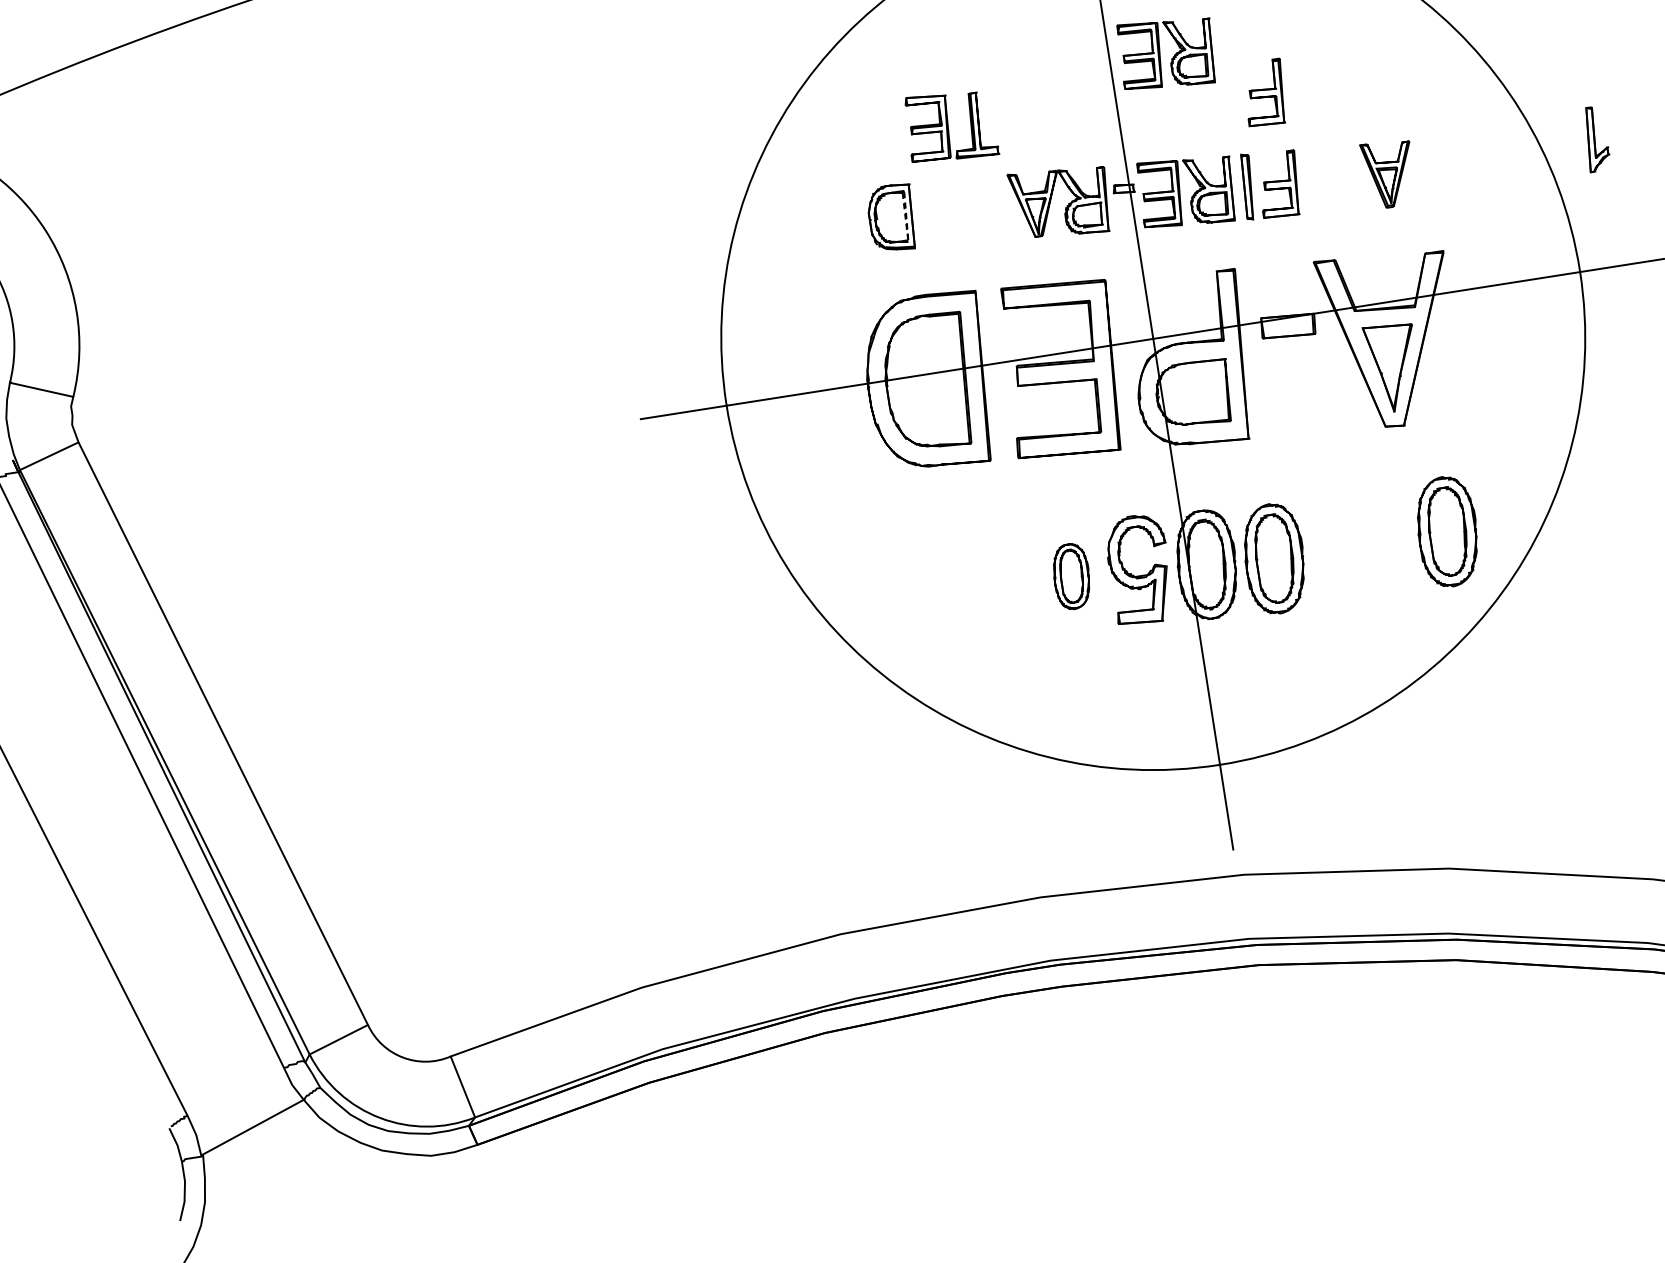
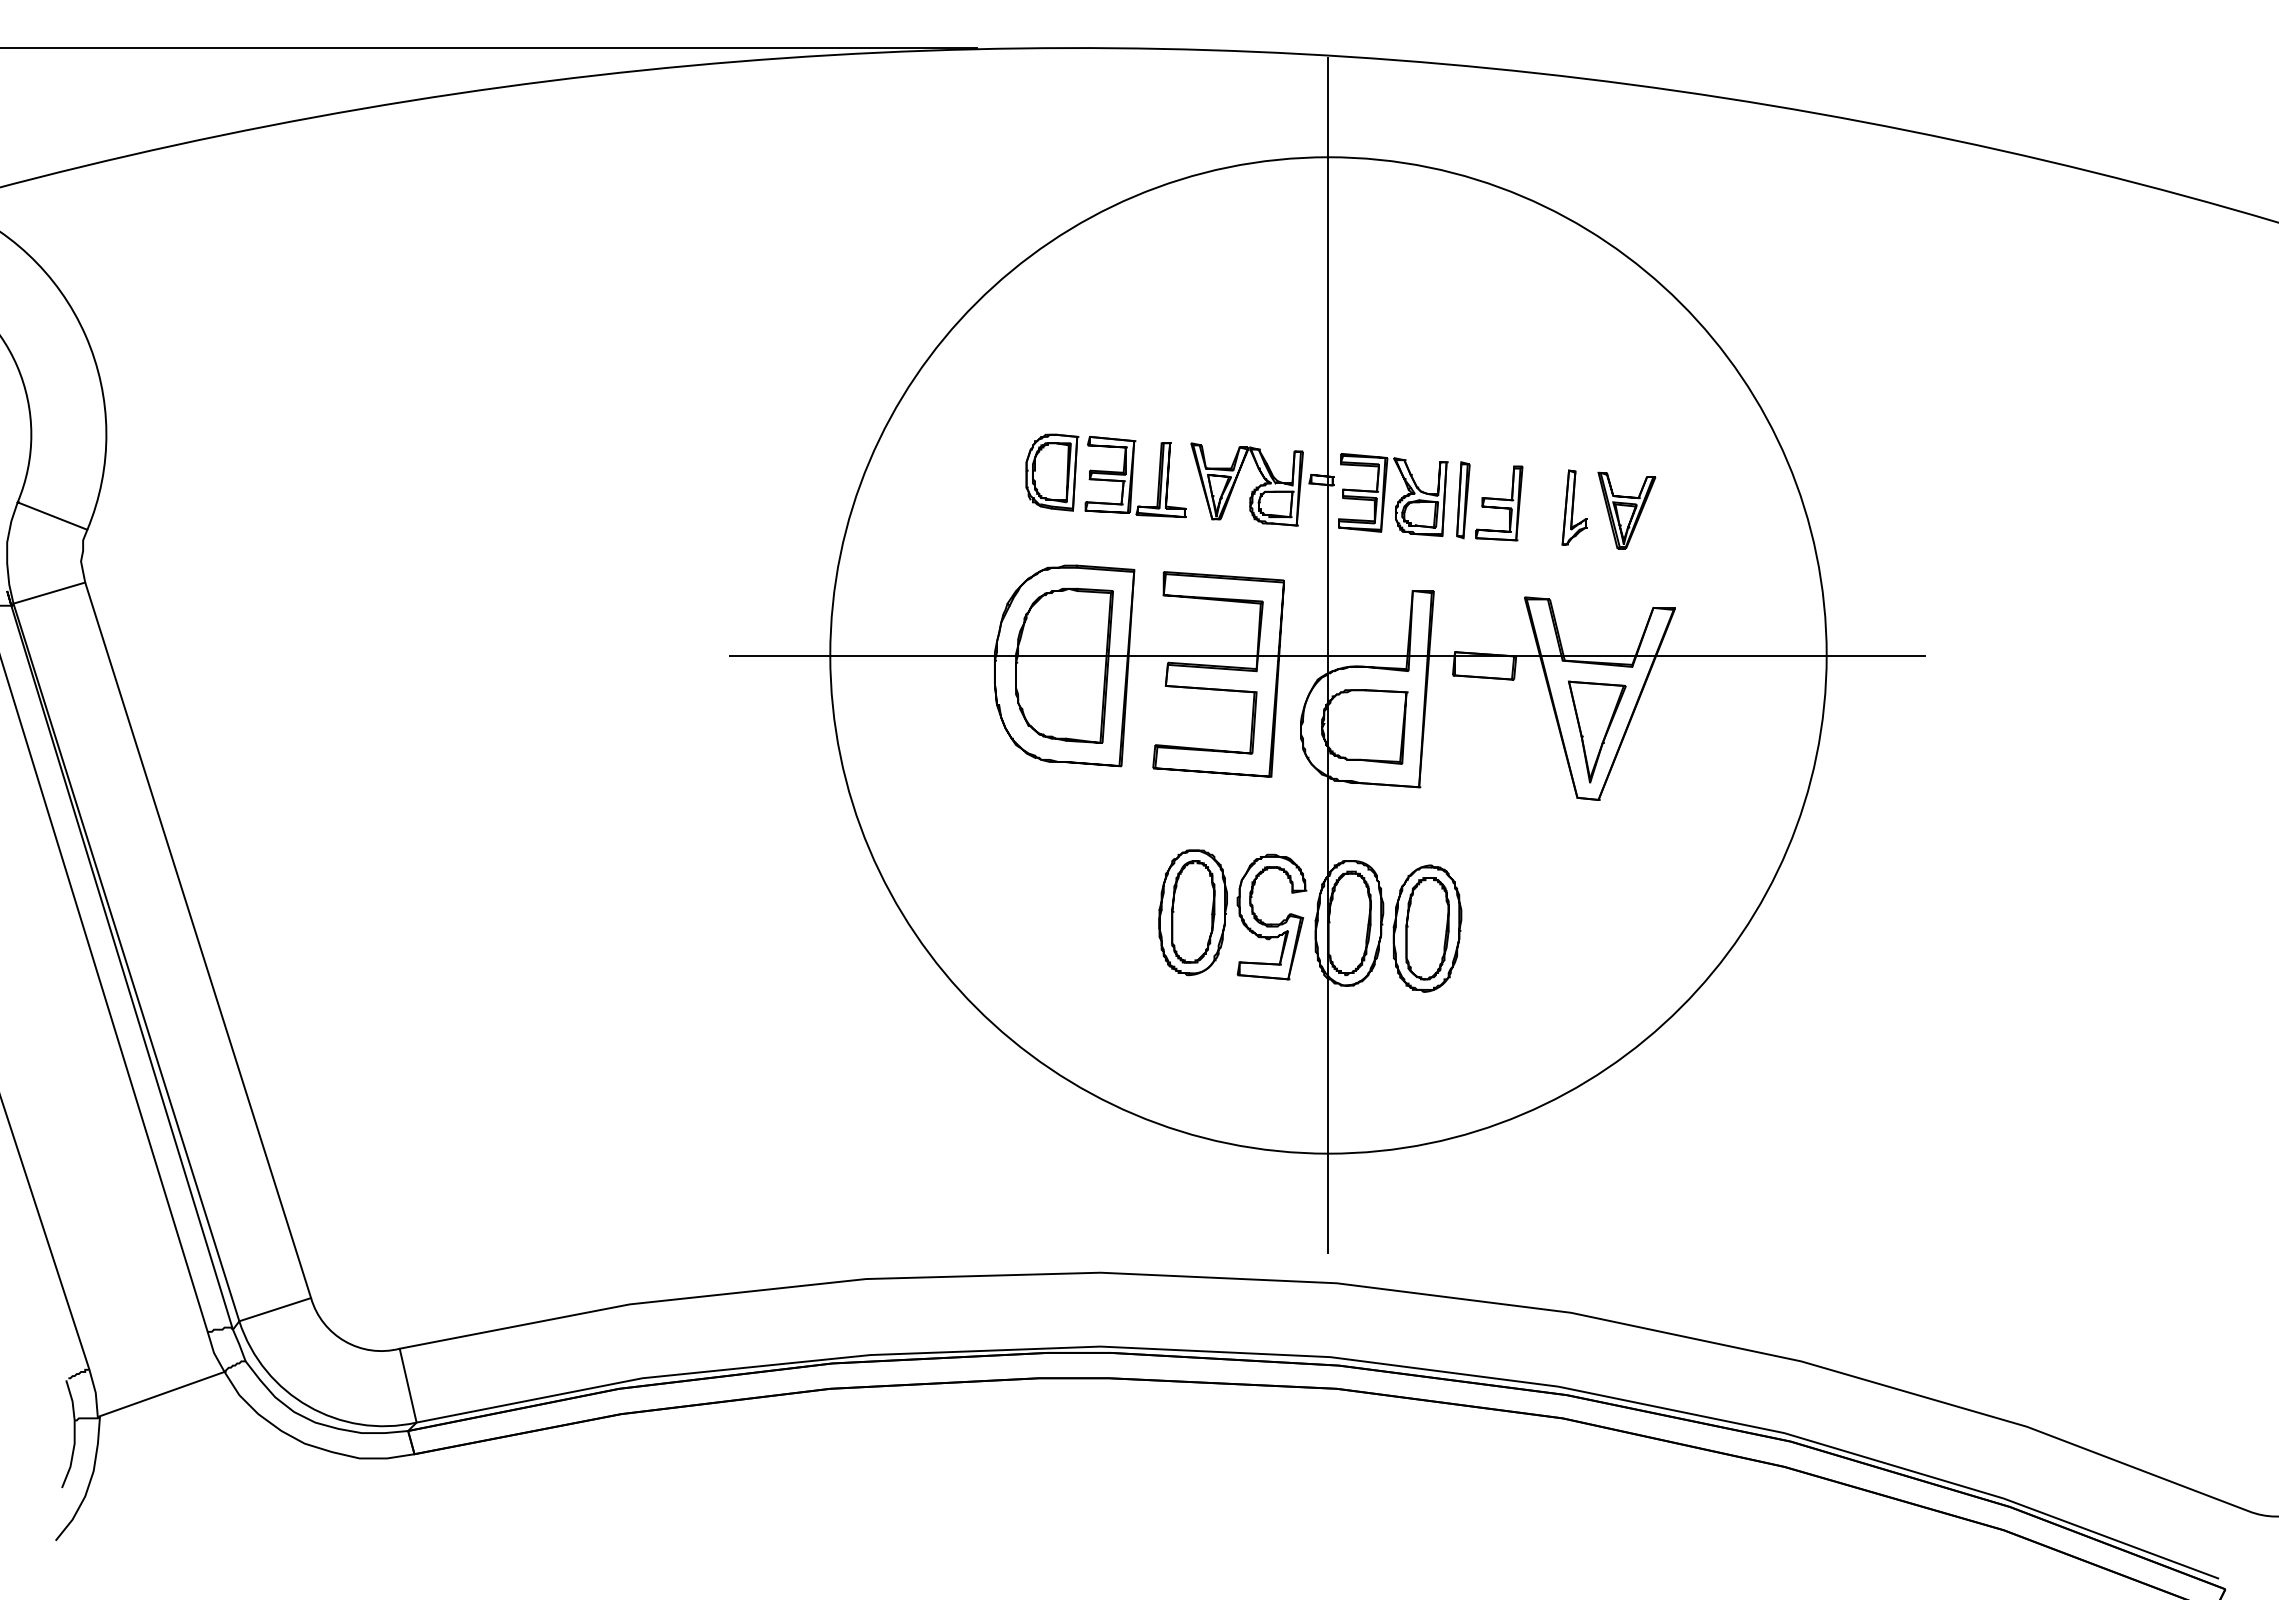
part: (1173, 56) -> (1401, 338), removed
part: (1265, 93) -> (1499, 396), removed
part: (950, 126) -> (1135, 477), moved
part: (1595, 138) -> (1574, 507), moved
line: (908, 242) -> (1066, 502), dashed -> solid
part: (1447, 531) -> (1629, 928), removed
part: (1071, 576) -> (1192, 912), size x1.67

